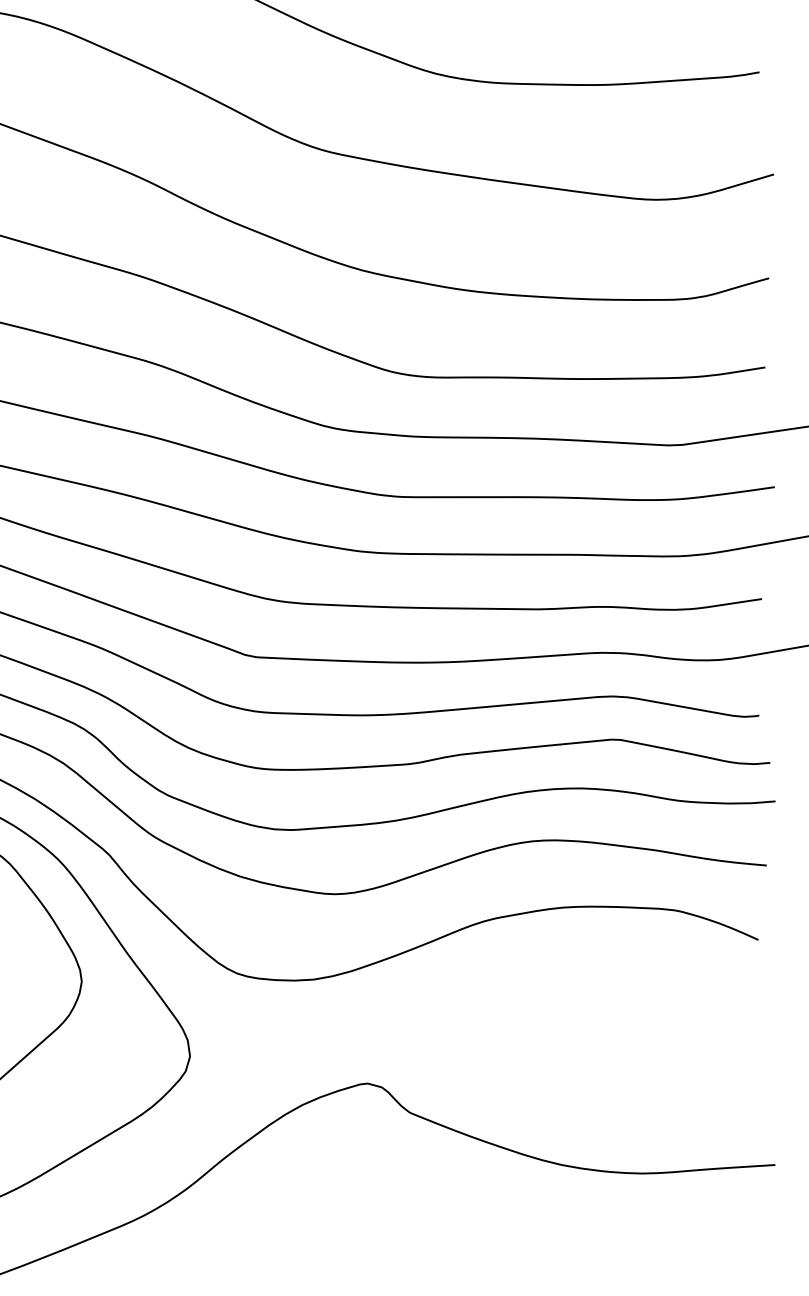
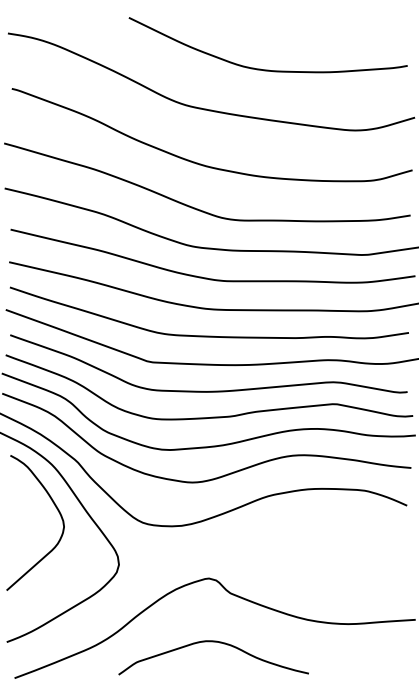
curve: (376, 1209) -> (213, 642), added

